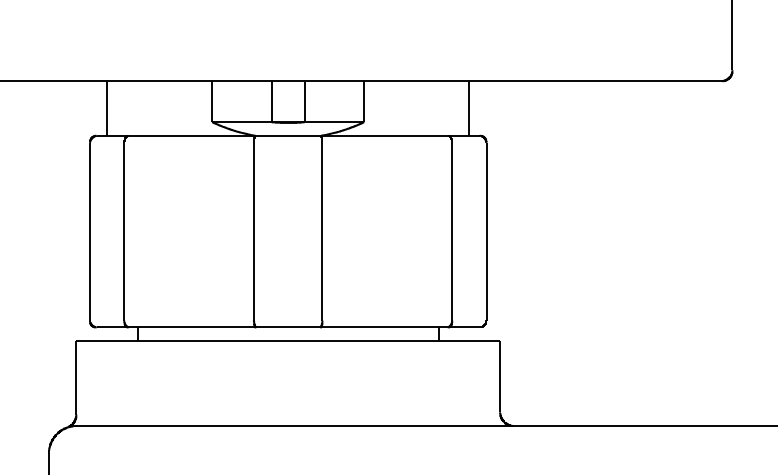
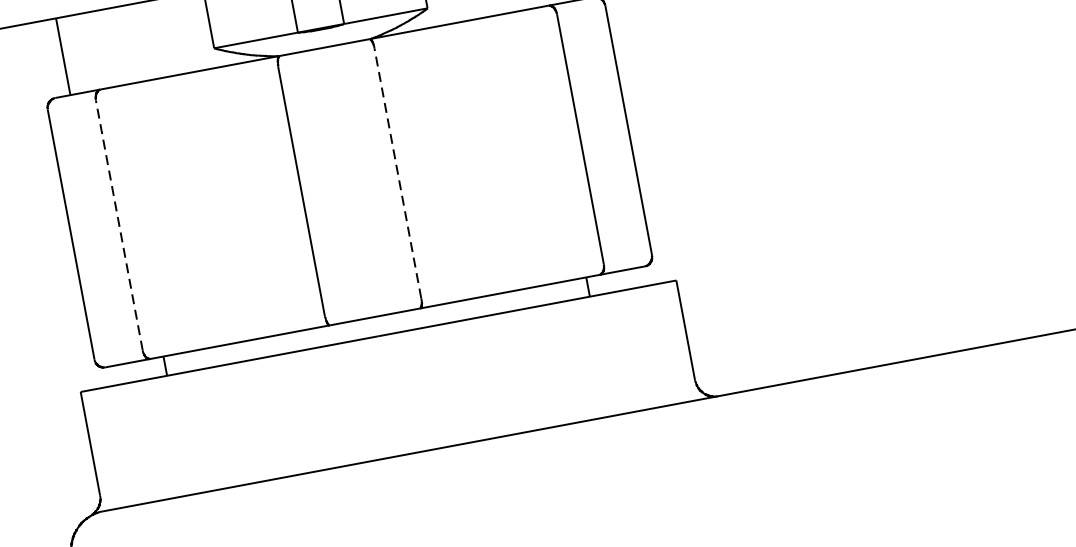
line: (124, 231) -> (119, 225), solid -> dashed
line: (322, 231) -> (397, 173), solid -> dashed

